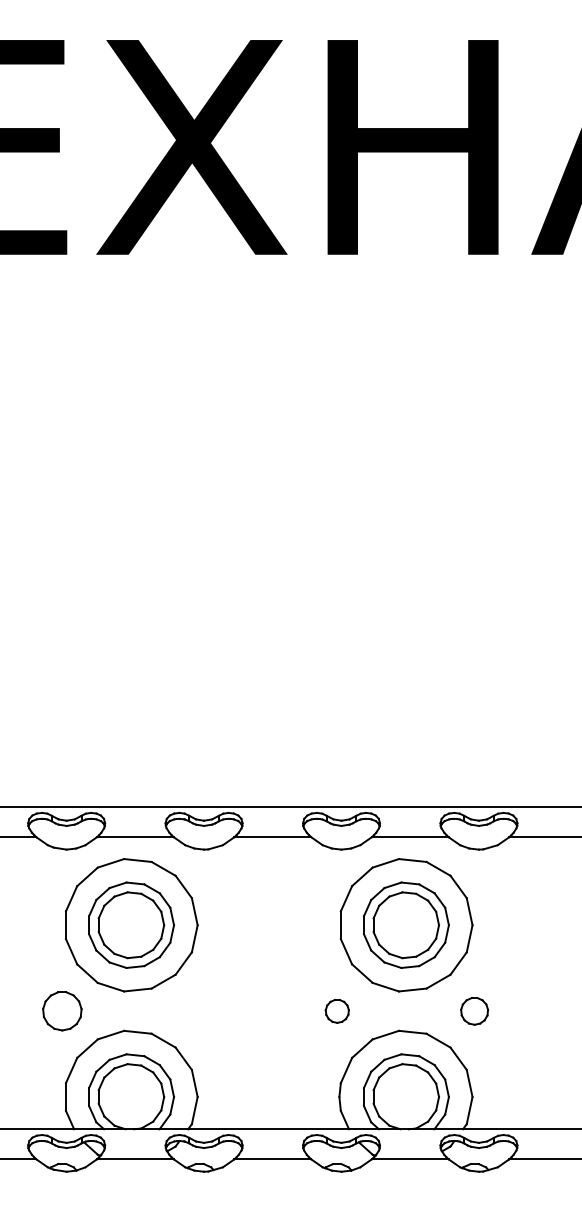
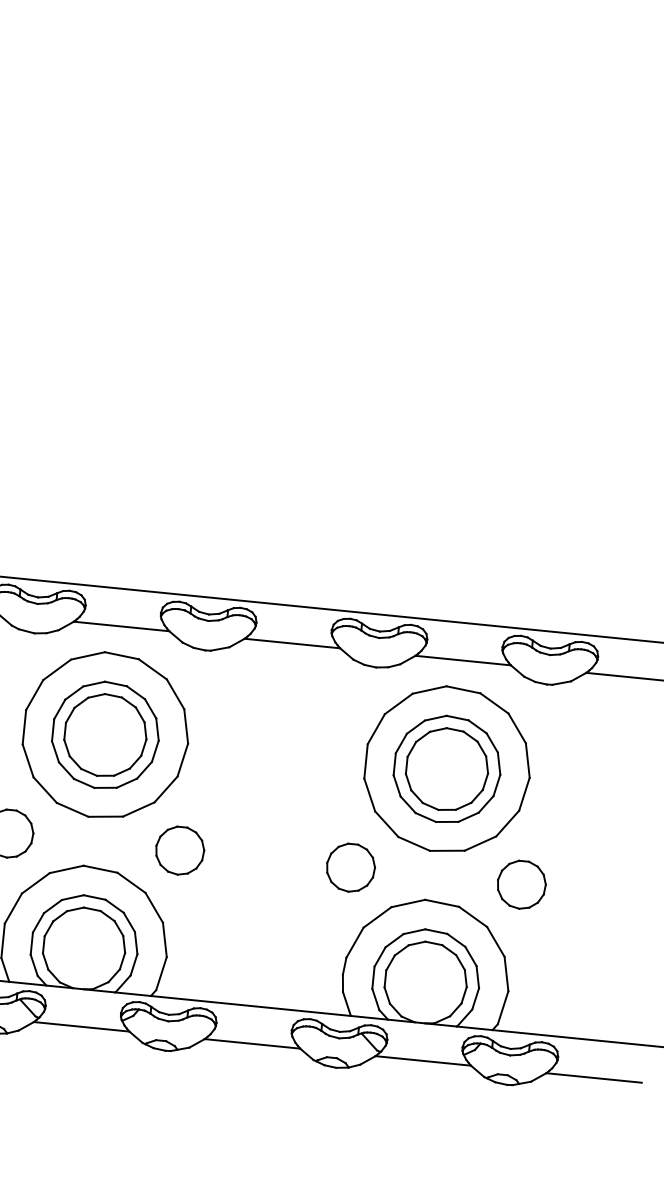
part: (199, 1011) -> (179, 851), added
part: (337, 1011) -> (351, 868), size x1.67
part: (474, 1011) -> (521, 885), size x1.43

